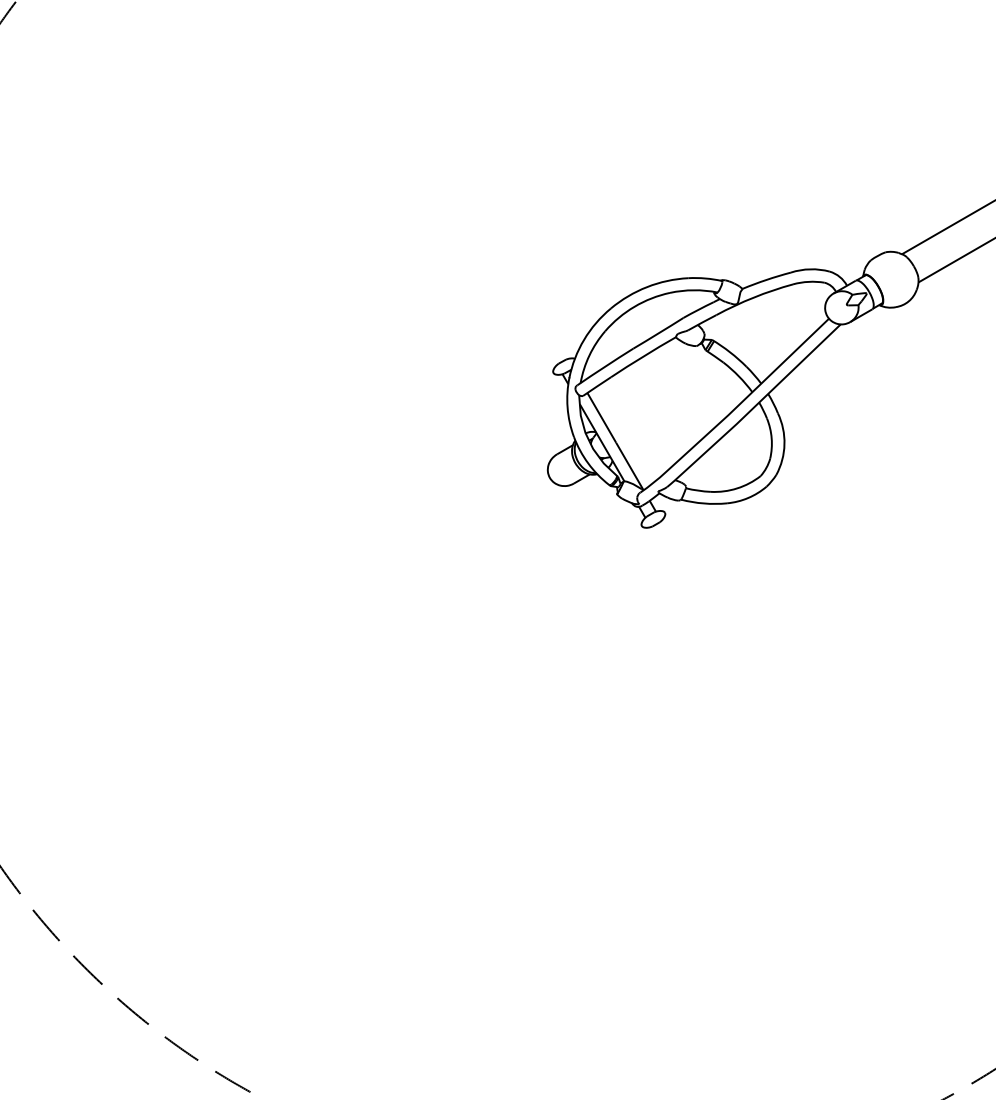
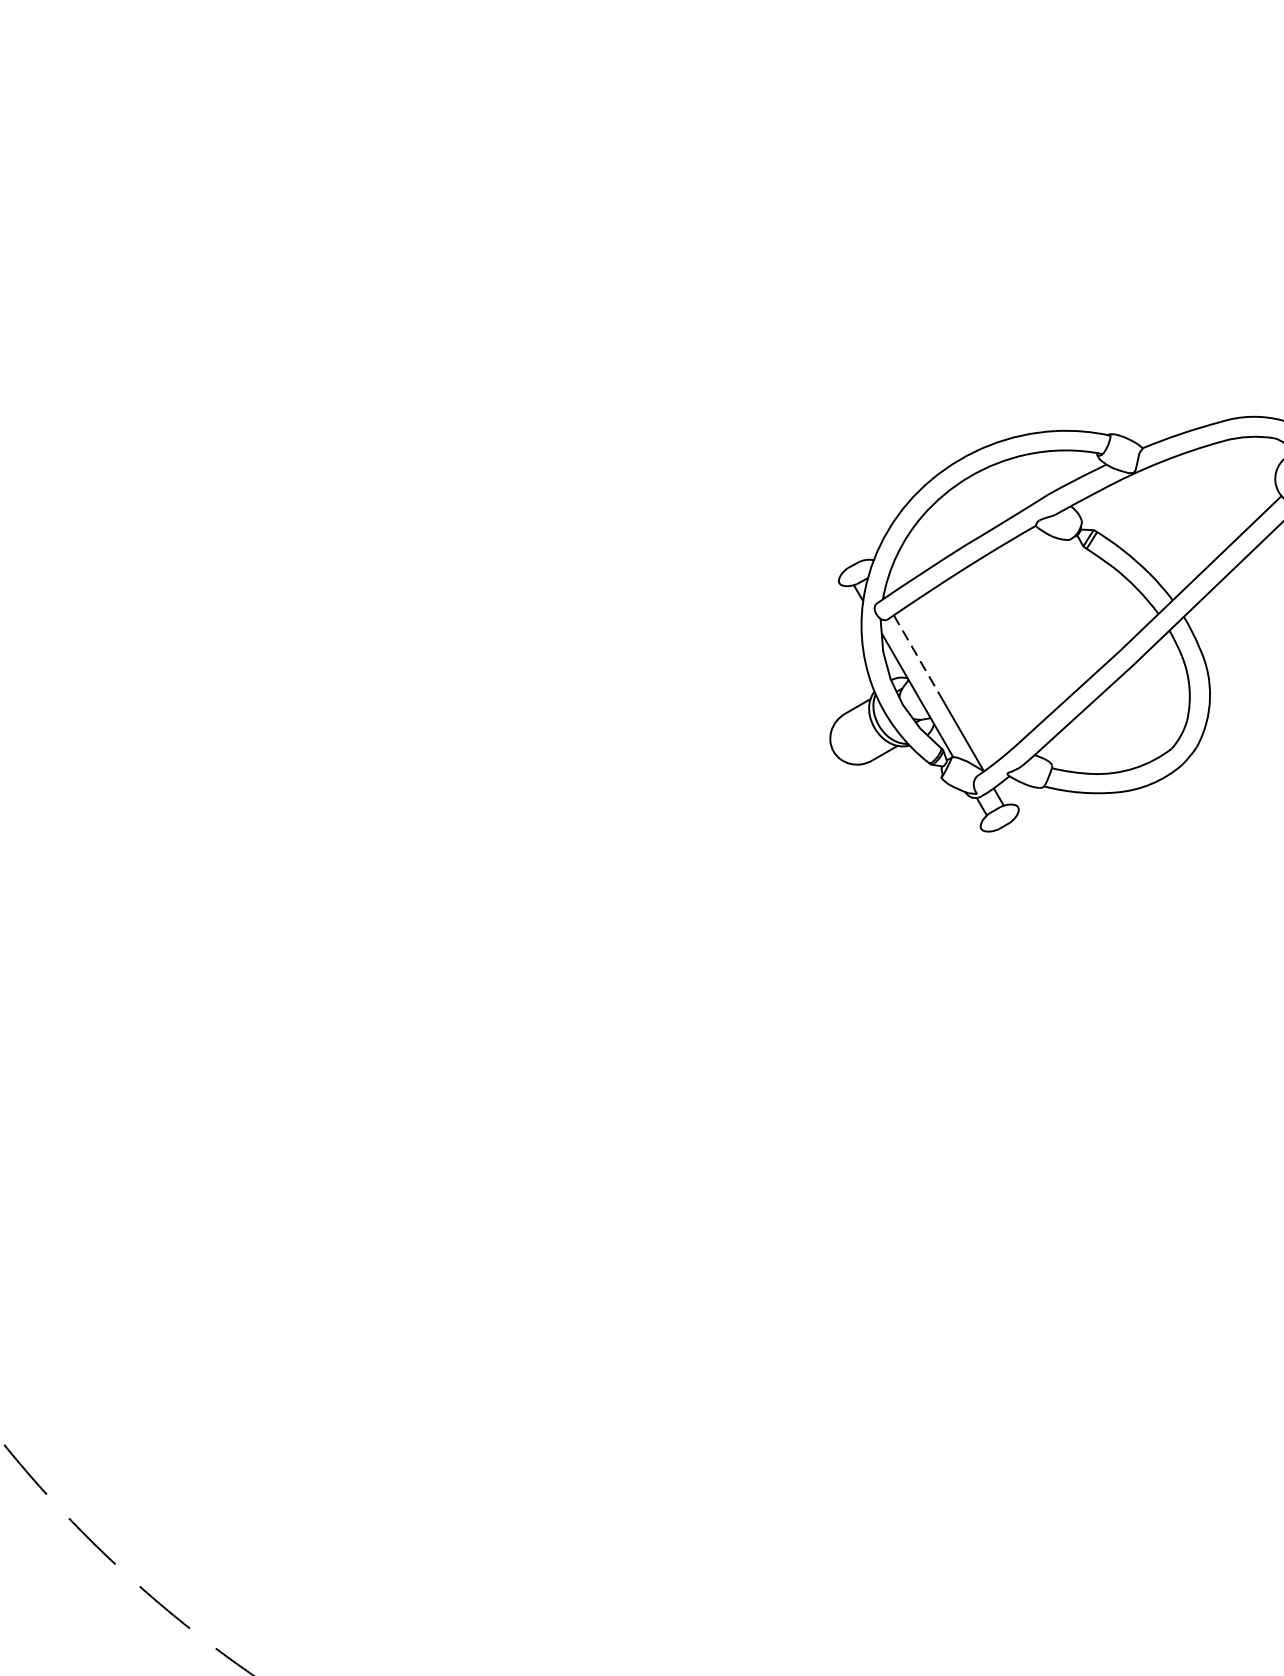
line: (601, 417) -> (916, 654), solid -> dashed

